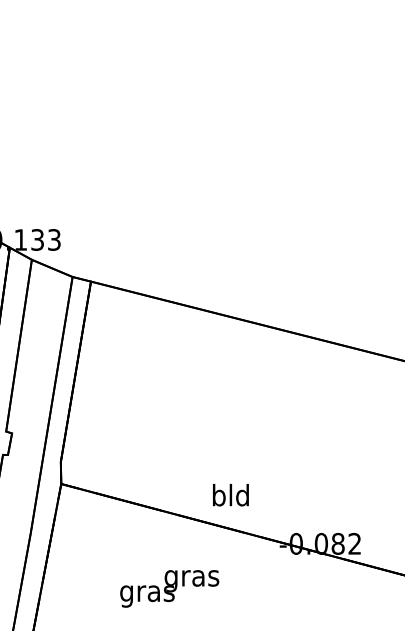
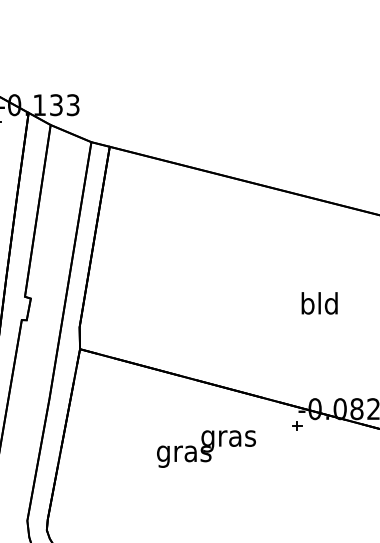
text: (230, 495) -> (319, 303), moved
part: (278, 560) -> (297, 425), added
text: (169, 588) -> (206, 448), moved

